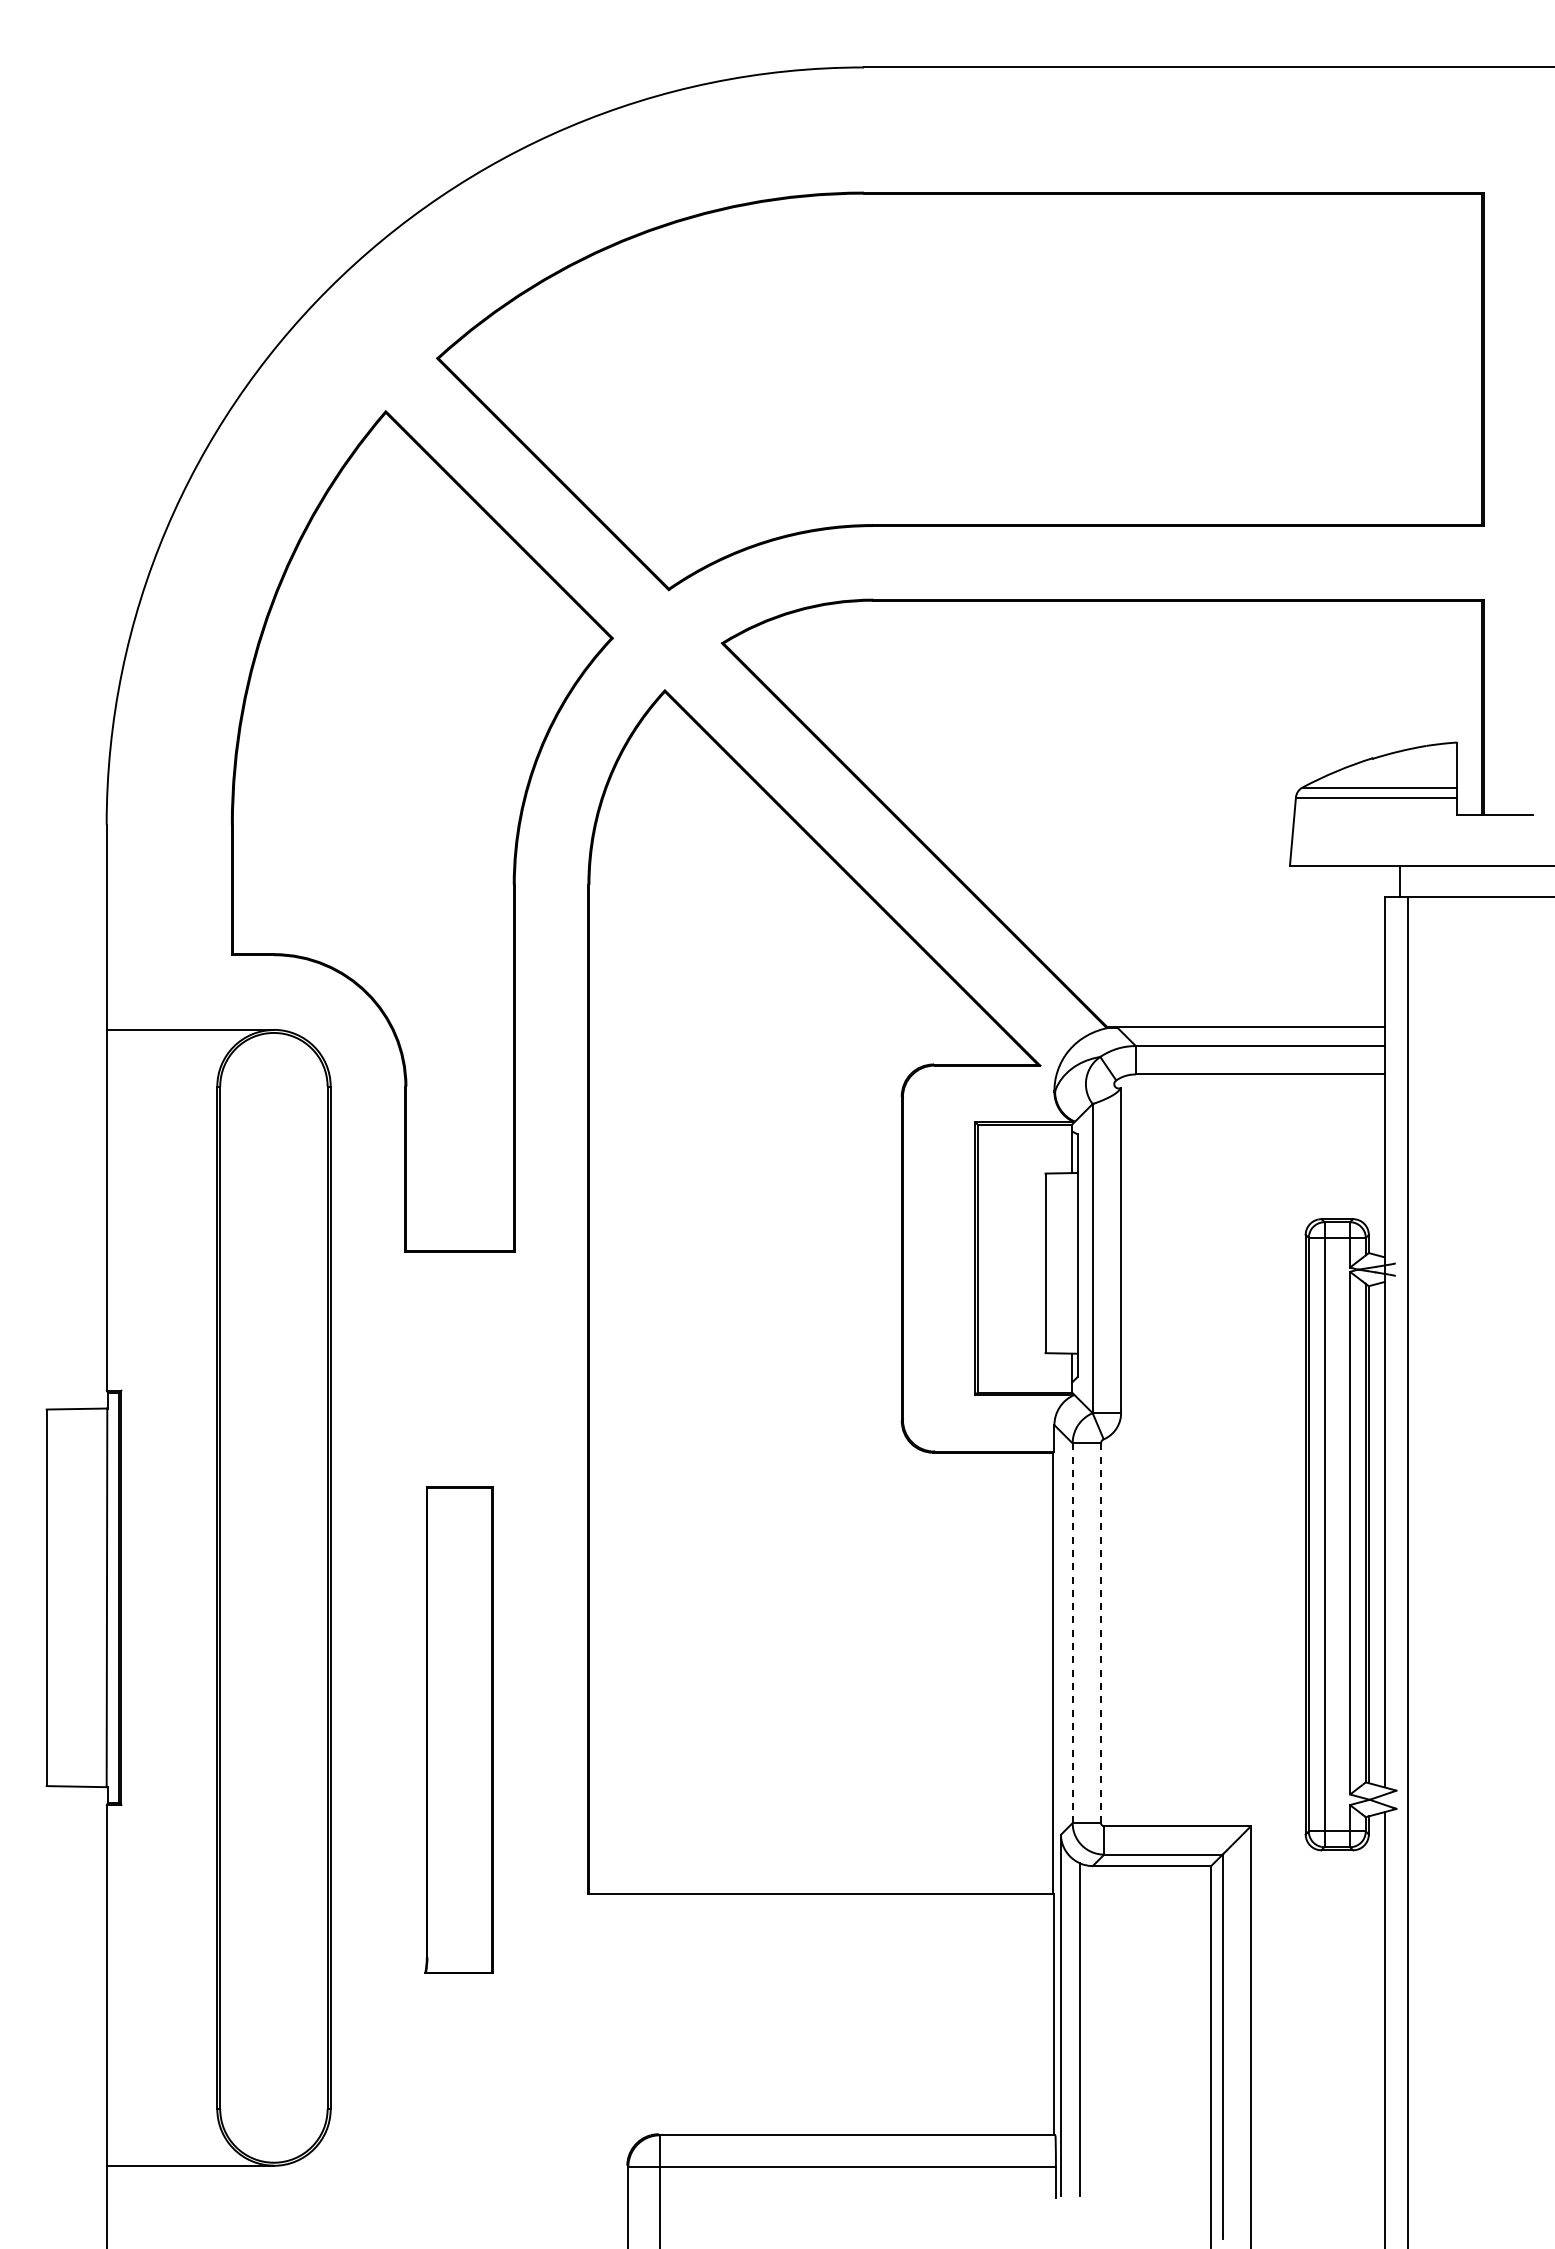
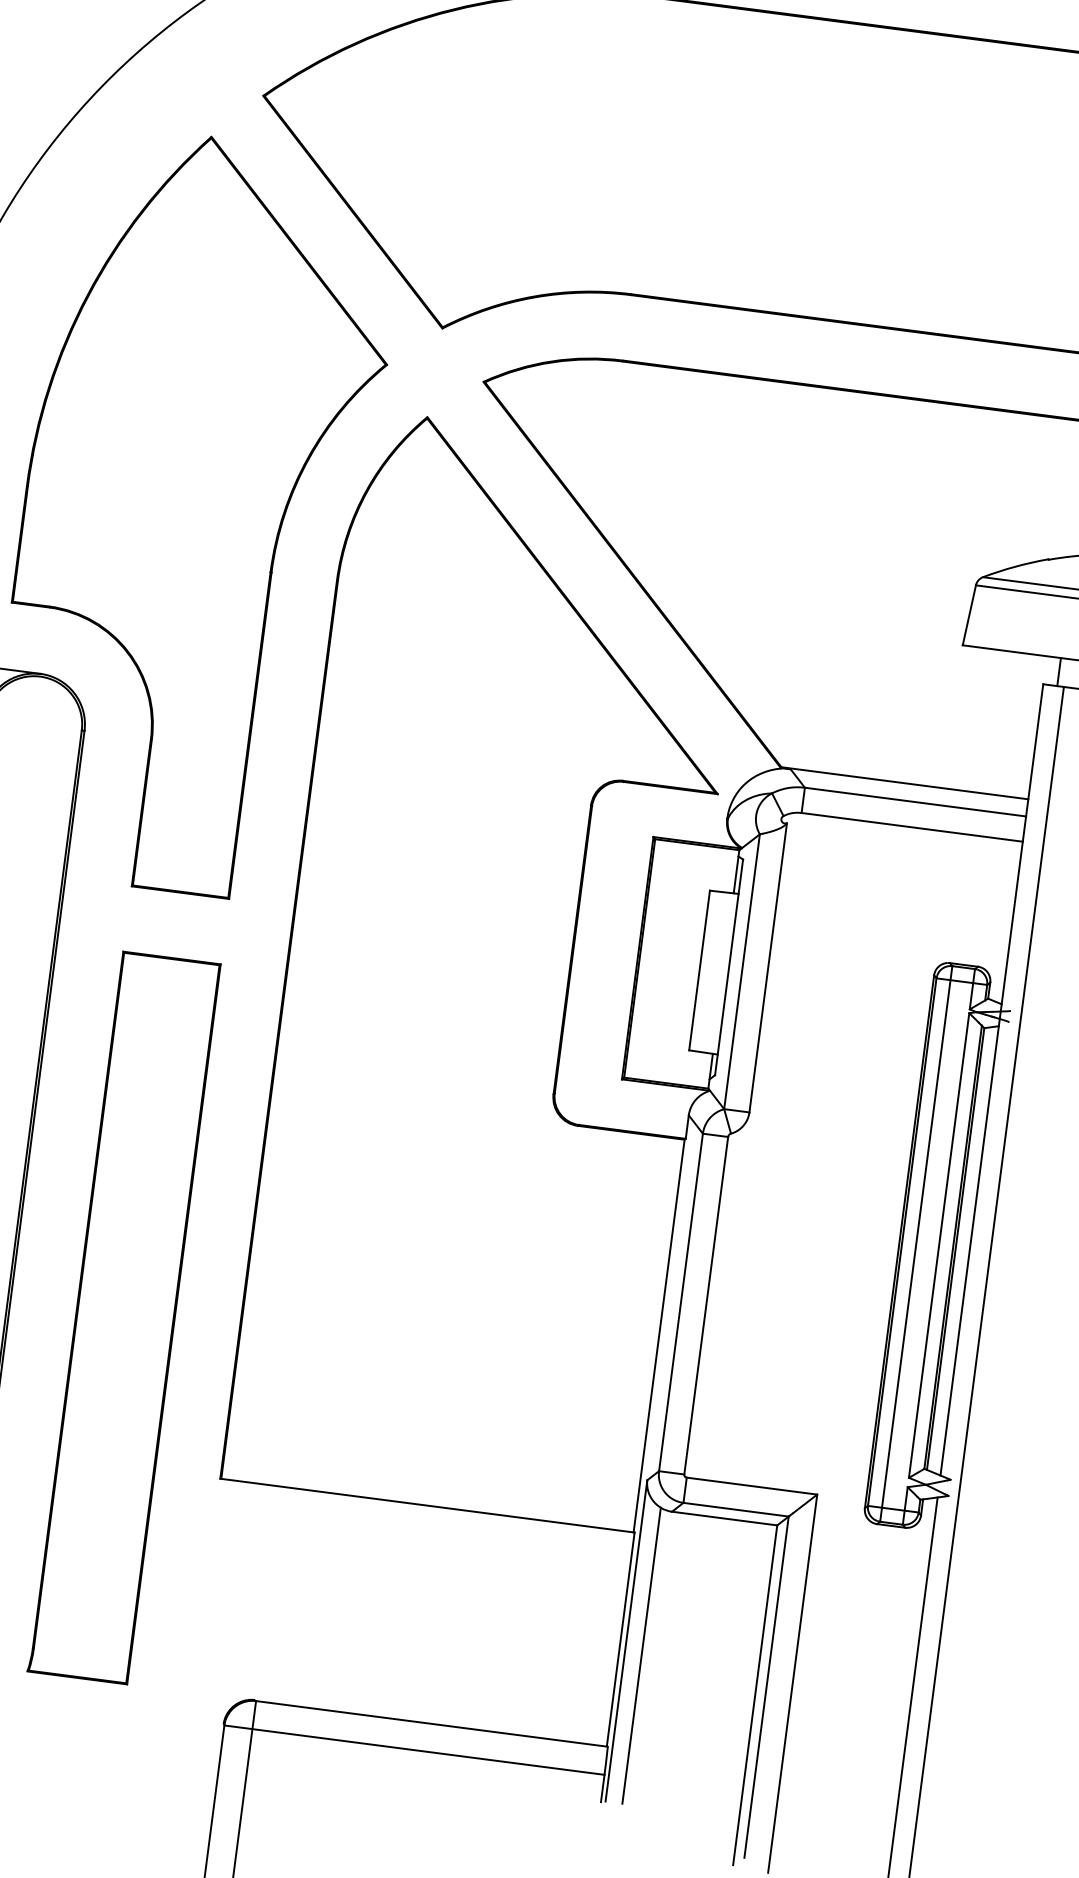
line: (1072, 1633) -> (680, 1302), dashed -> solid
line: (1101, 1633) -> (706, 1306), dashed -> solid
part: (458, 1729) -> (123, 1317), size x1.67

